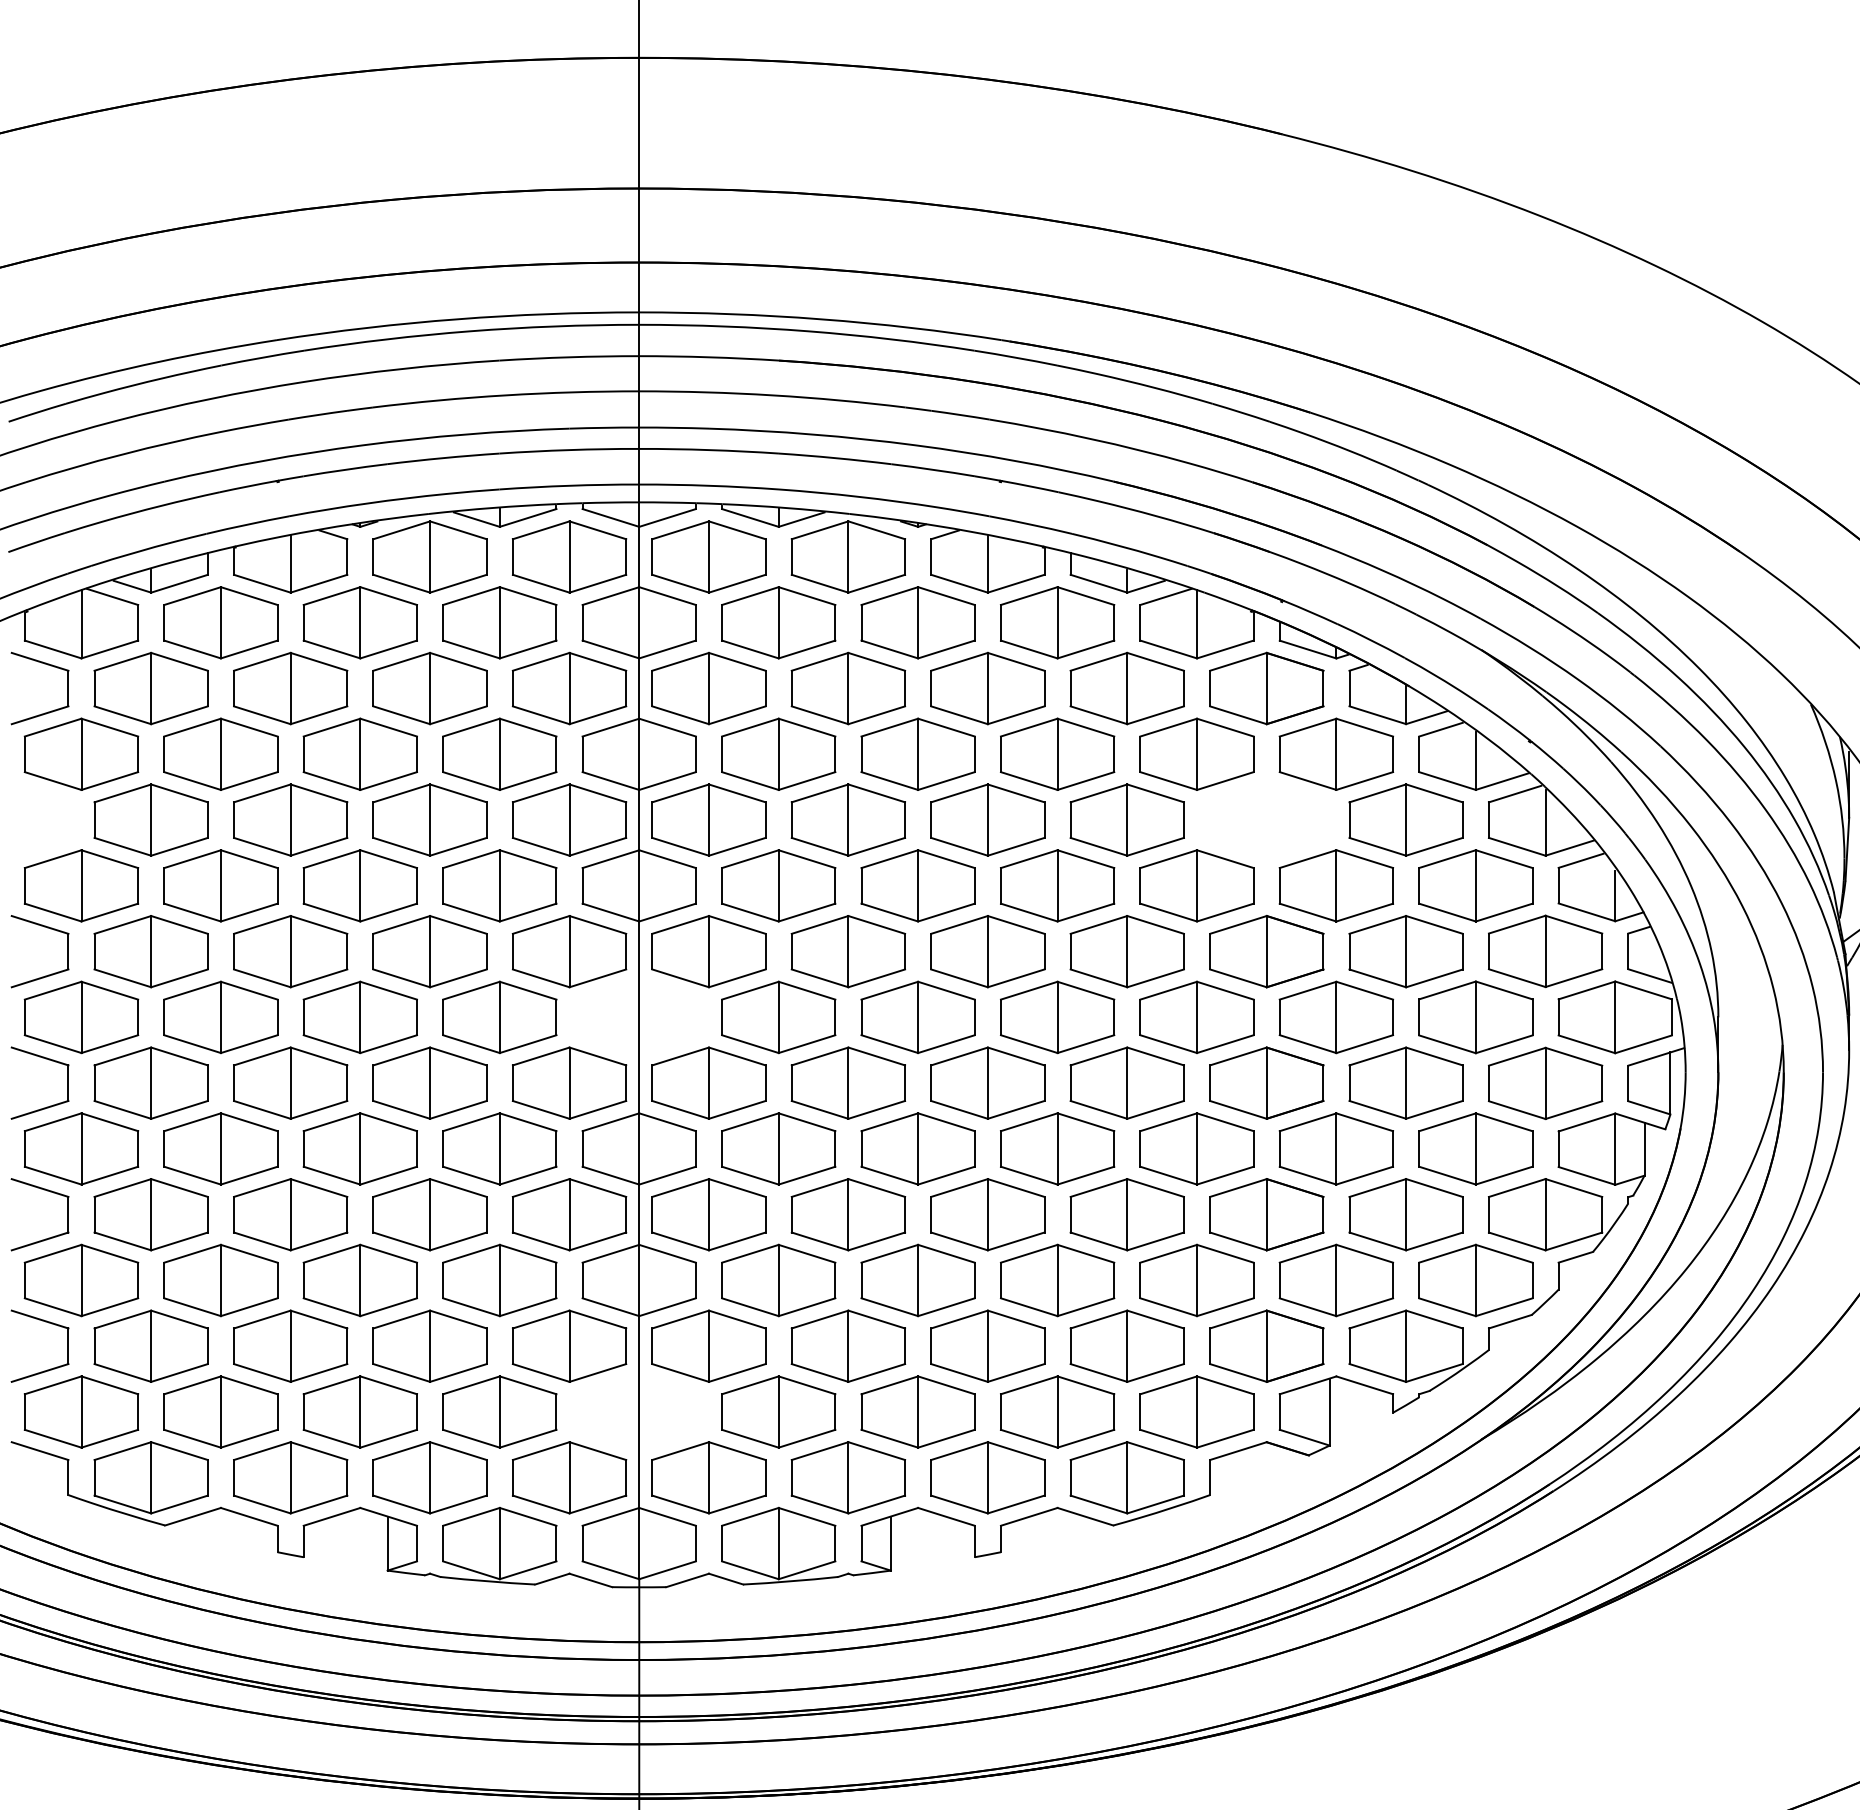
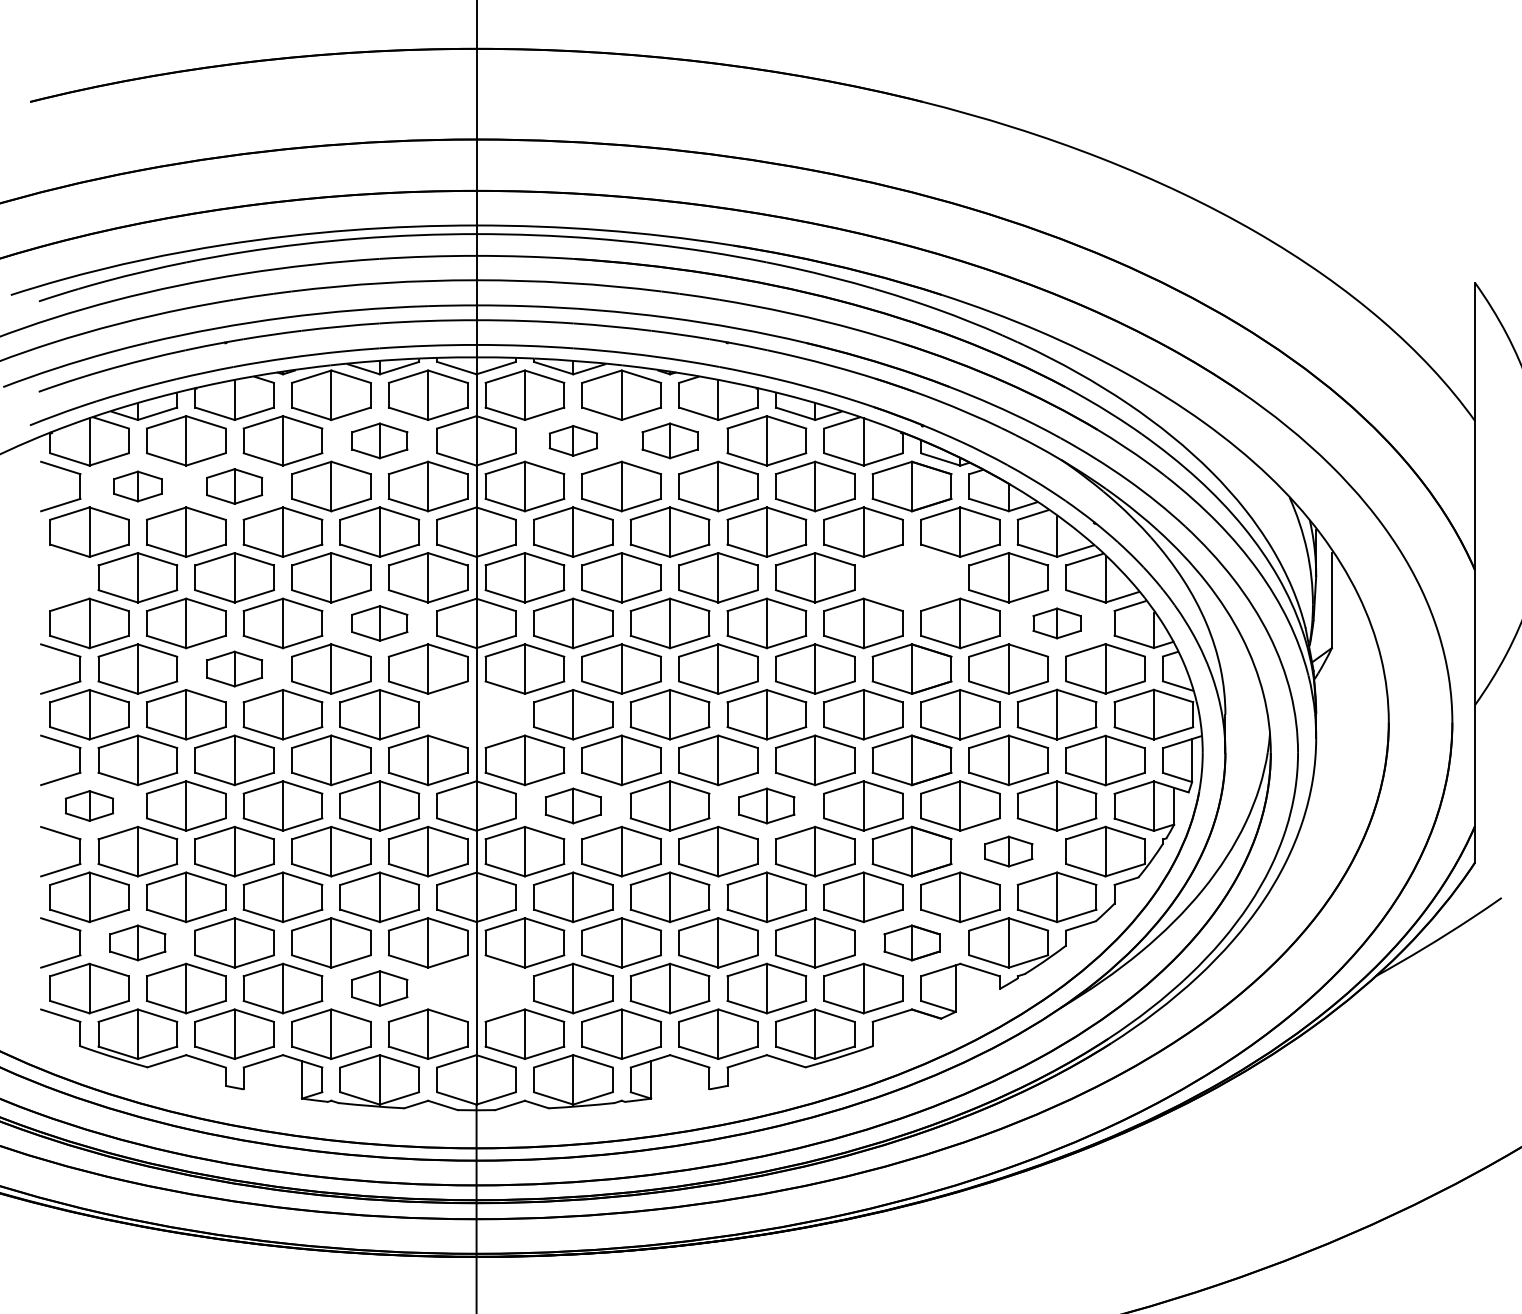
part: (499, 622) -> (379, 440), size x0.7
part: (778, 622) -> (573, 440), size x0.6
part: (917, 622) -> (669, 440), size x0.7
part: (150, 688) -> (137, 486), size x0.6
part: (290, 688) -> (234, 486), size x0.7
part: (499, 885) -> (379, 623), size x0.7
part: (1474, 885) -> (1056, 623), size x0.6
part: (290, 950) -> (234, 668), size x0.7
part: (81, 1148) -> (89, 805), size x0.6
part: (778, 1148) -> (573, 805), size x0.7
part: (1057, 1148) -> (766, 805), size x0.7
part: (1405, 1214) -> (1008, 851), size x0.6
part: (150, 1345) -> (137, 942), size x0.7
part: (1265, 1345) -> (911, 942), size x0.7
part: (499, 1411) -> (379, 988), size x0.7

